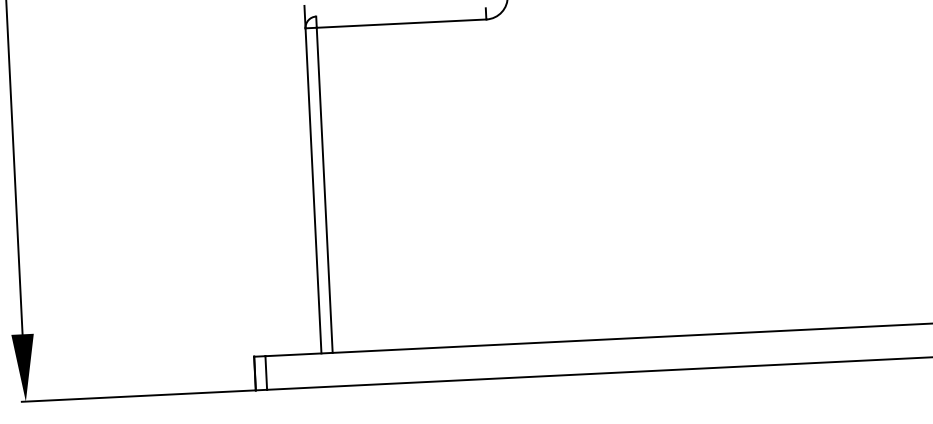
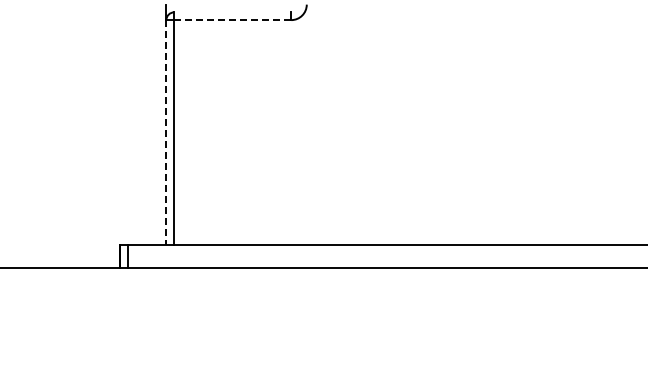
line: (401, 24) -> (232, 20), solid -> dashed
line: (313, 190) -> (166, 132), solid -> dashed

